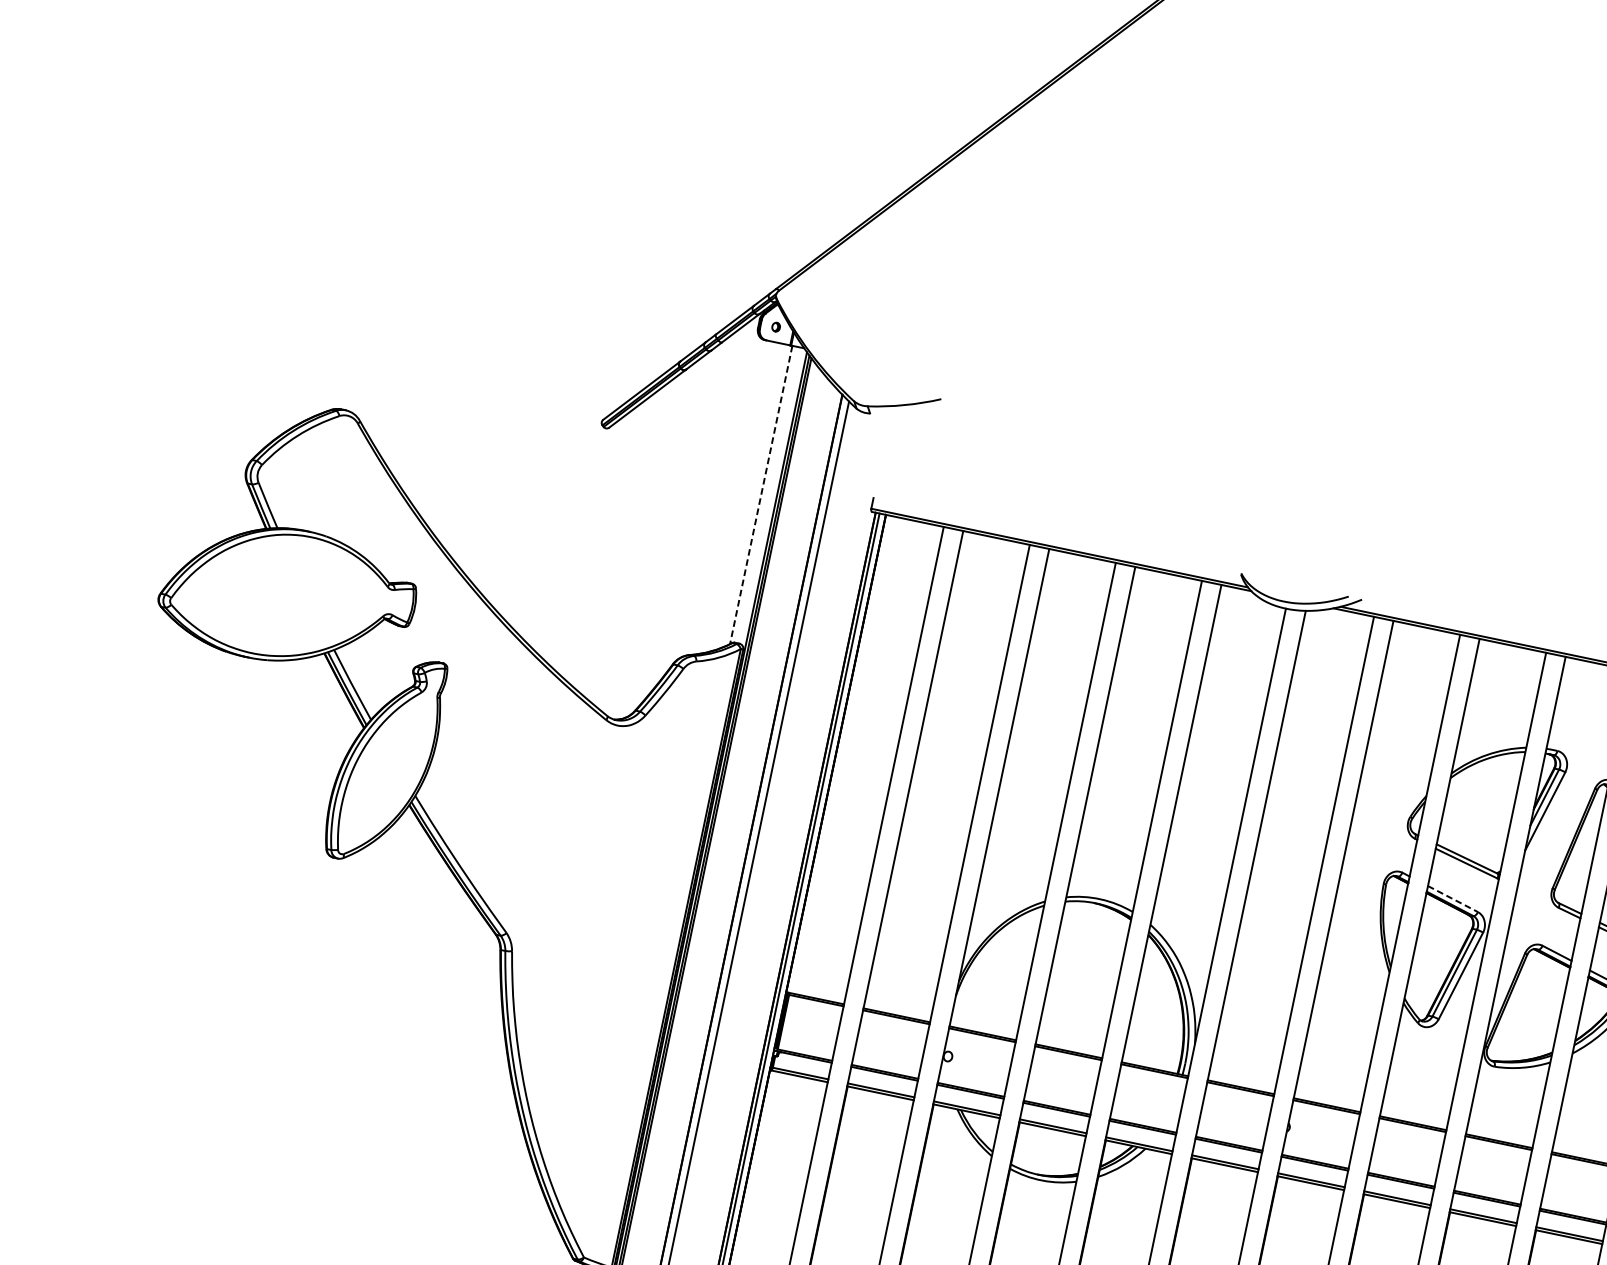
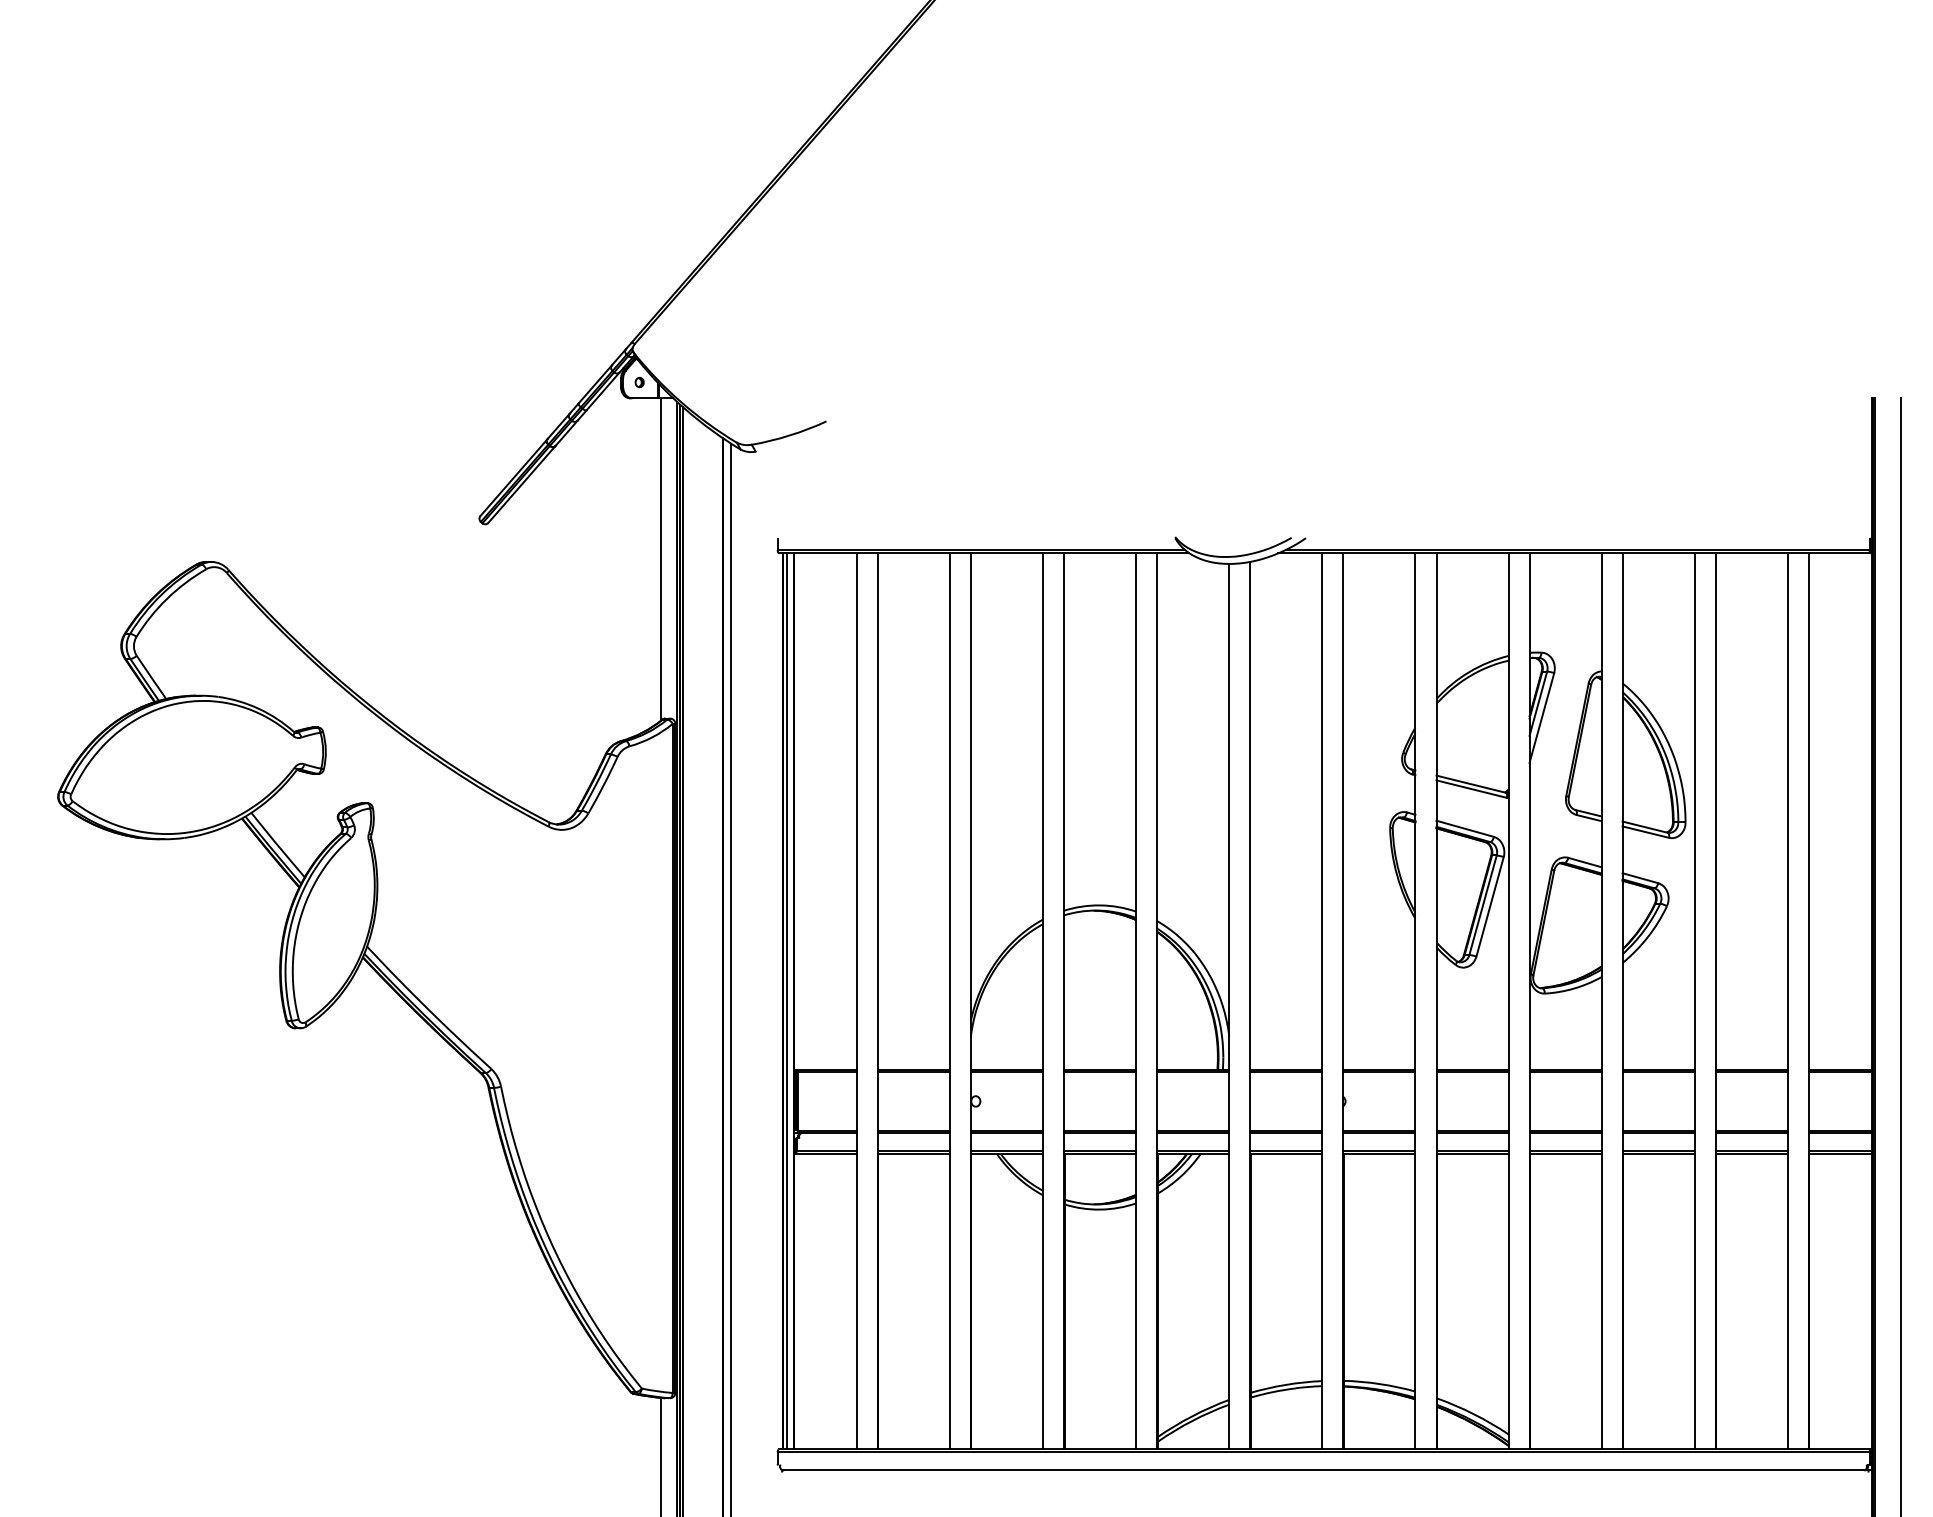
line: (761, 495) -> (660, 560), dashed -> solid
line: (1453, 898) -> (1465, 828), dashed -> solid

